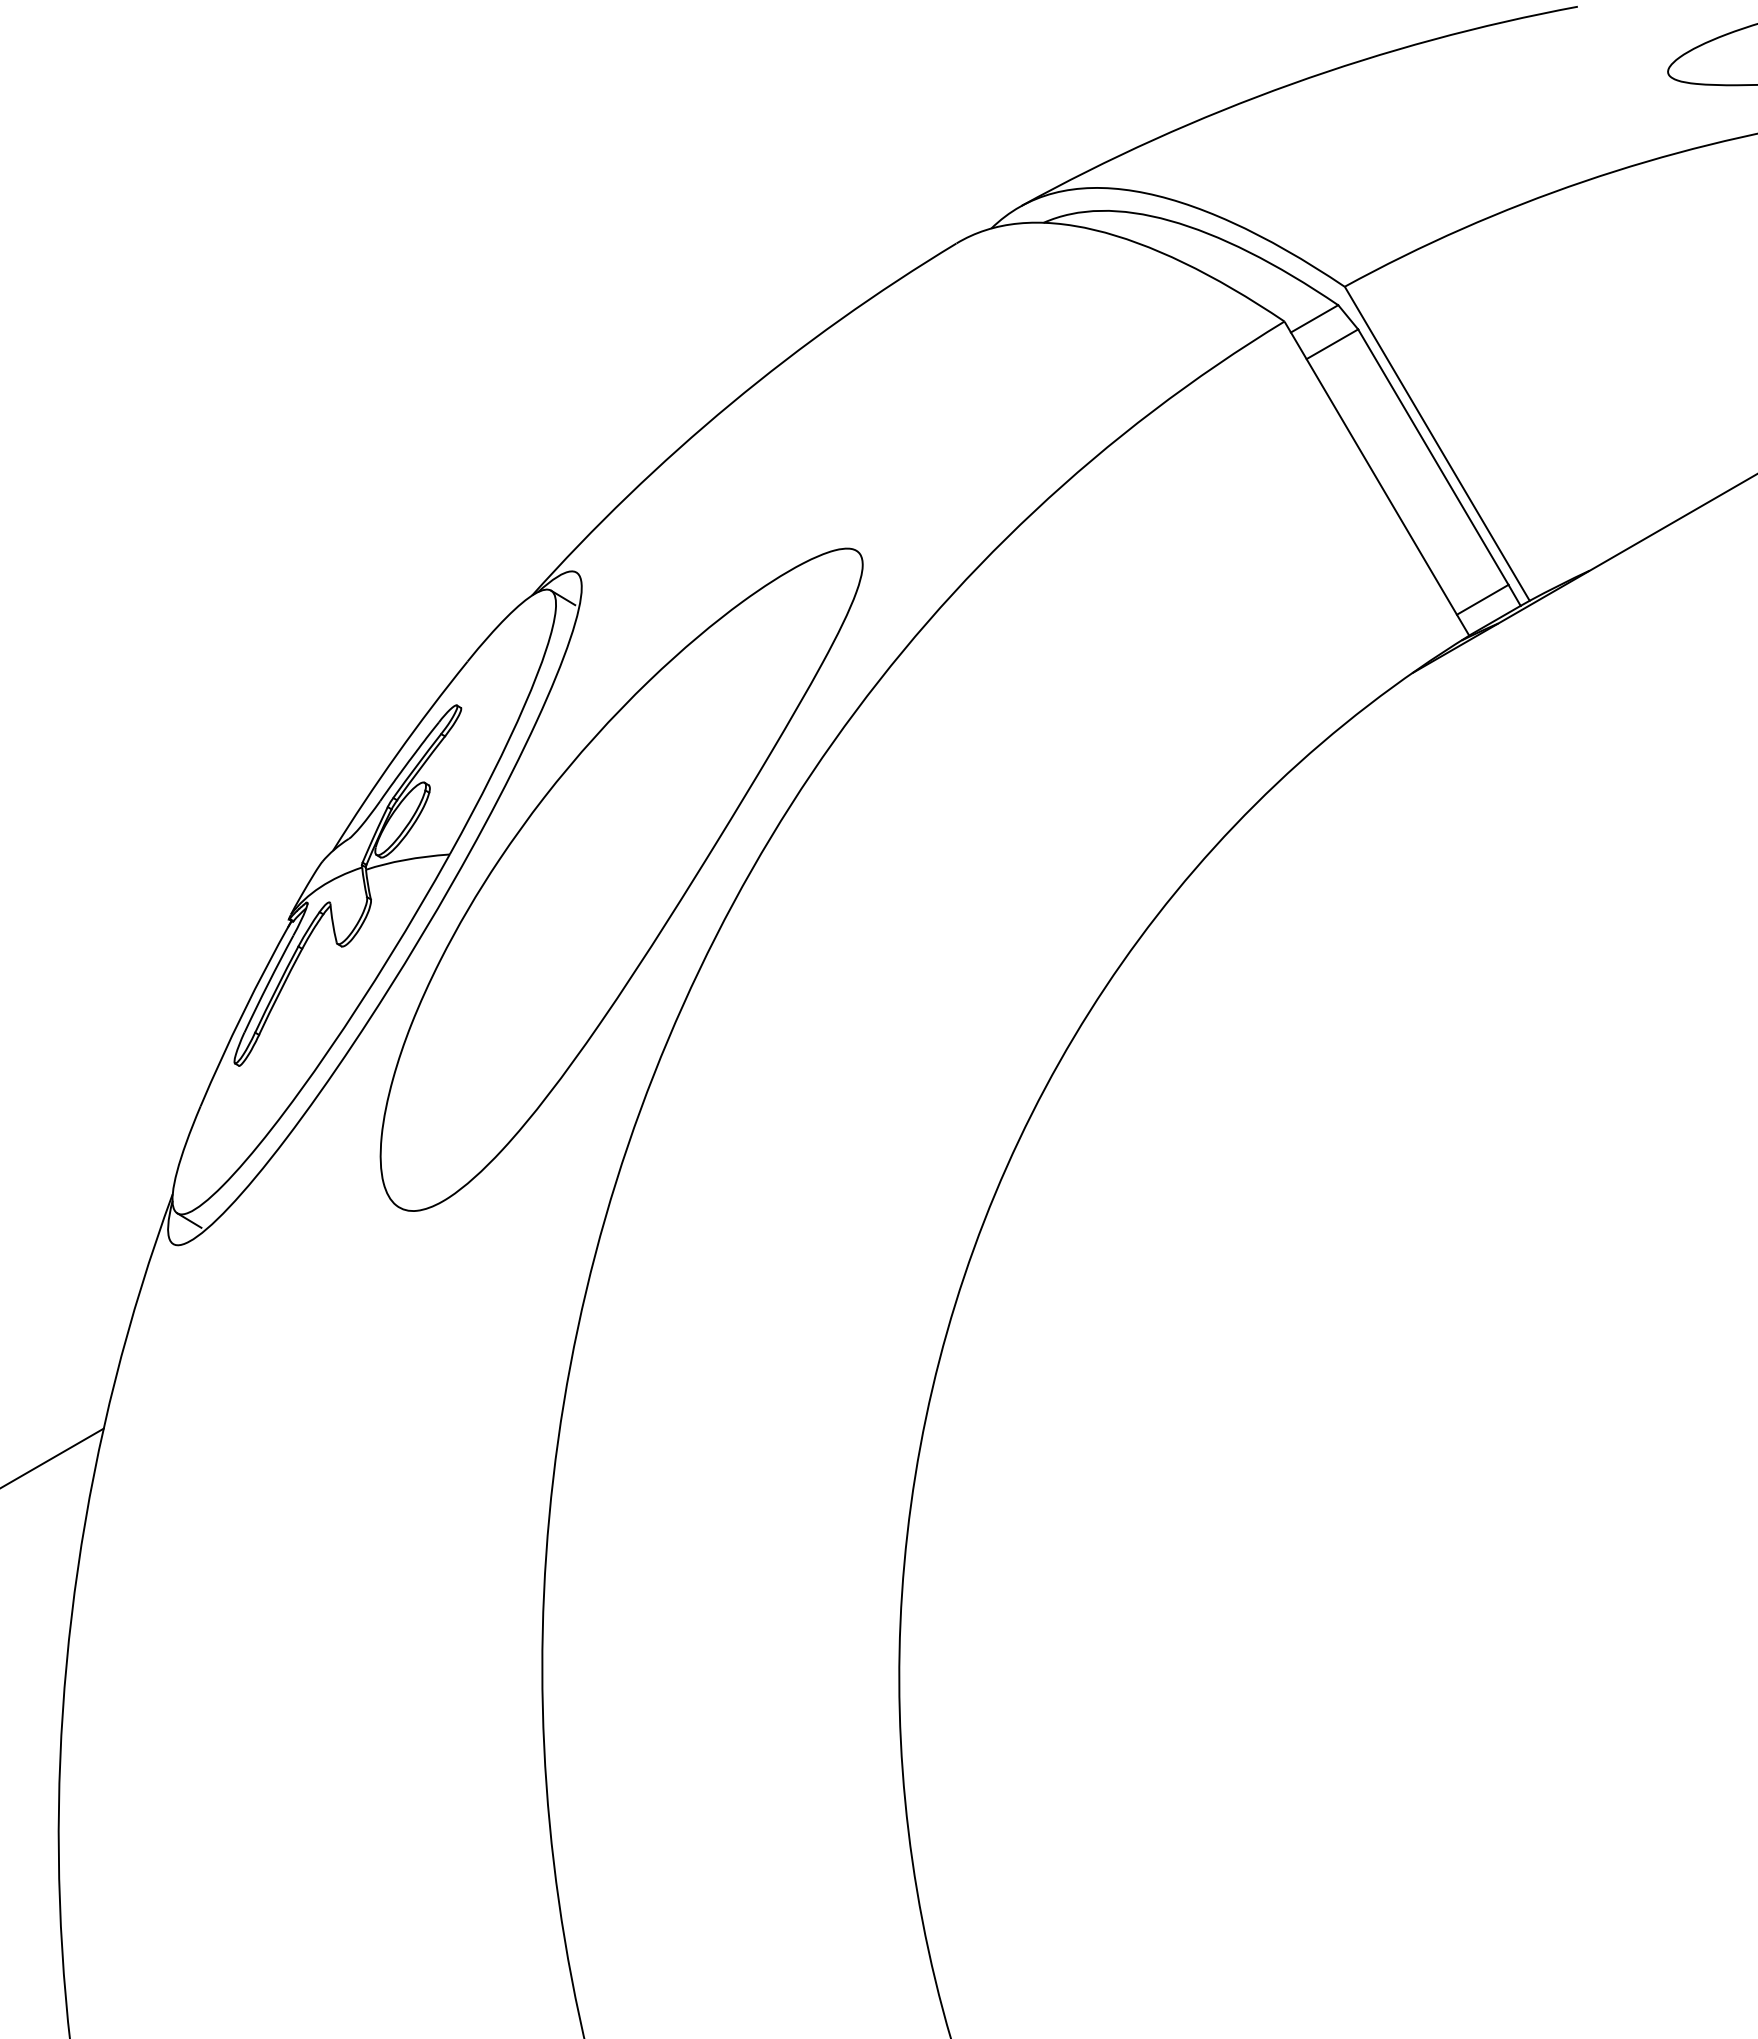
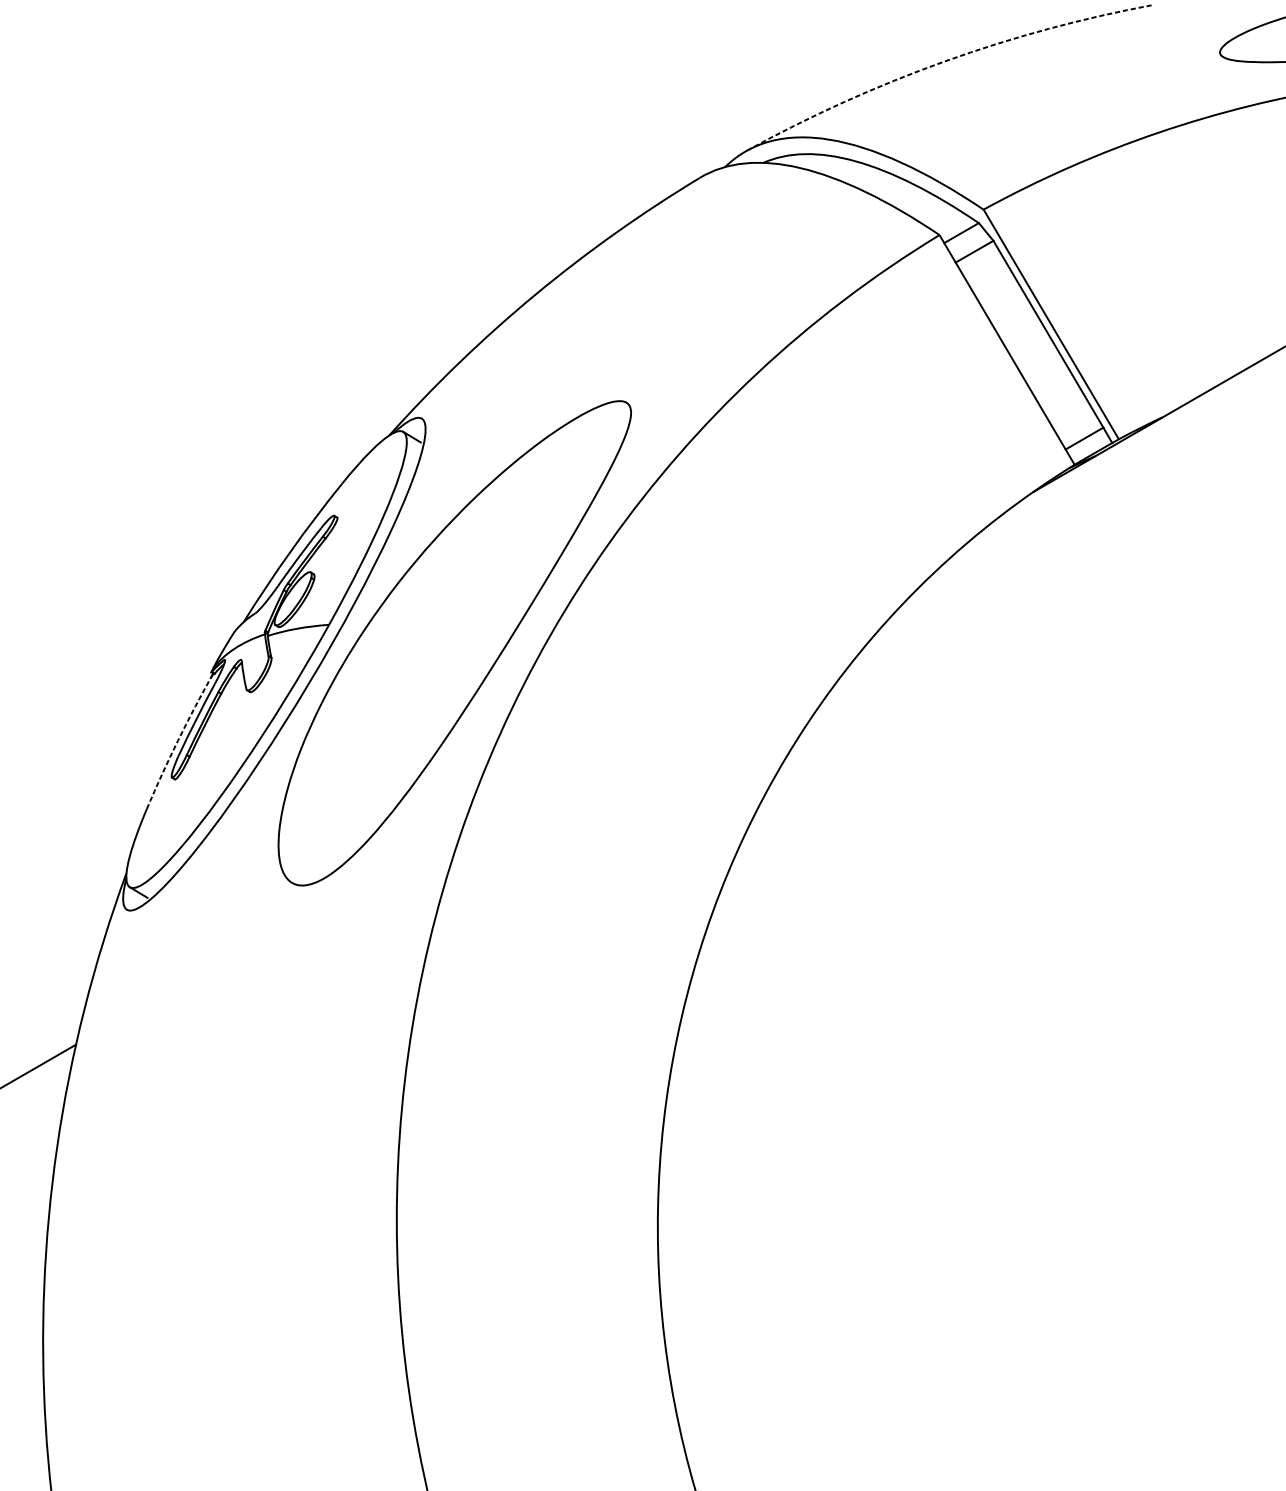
arc: (1291, 84) -> (944, 61), solid -> dashed
arc: (243, 1012) -> (178, 740), solid -> dashed

